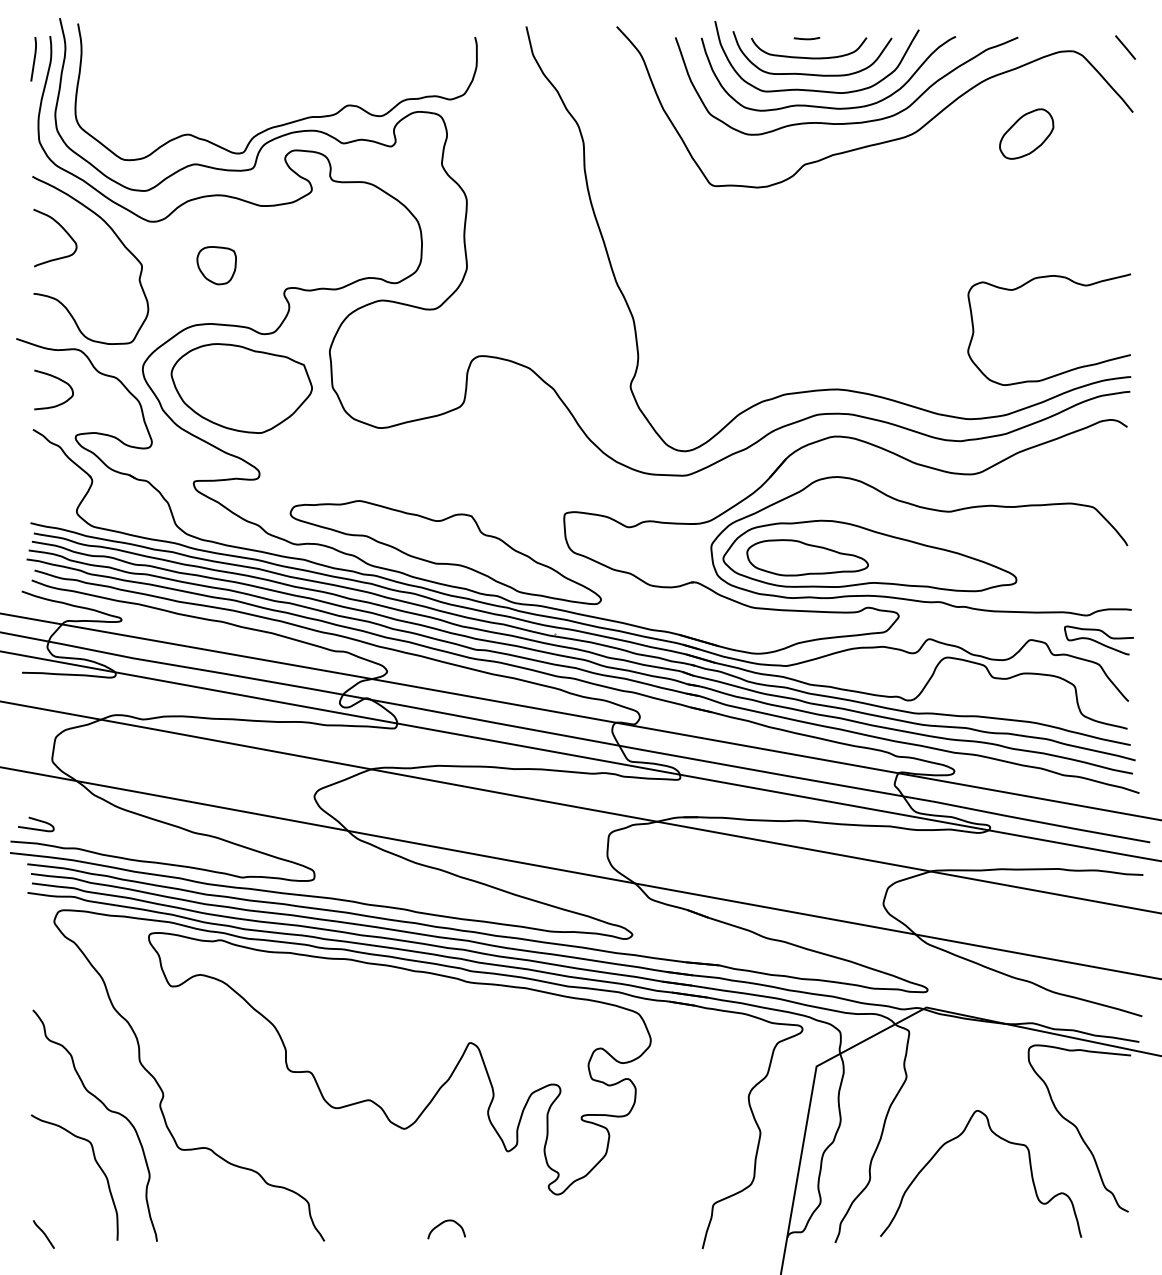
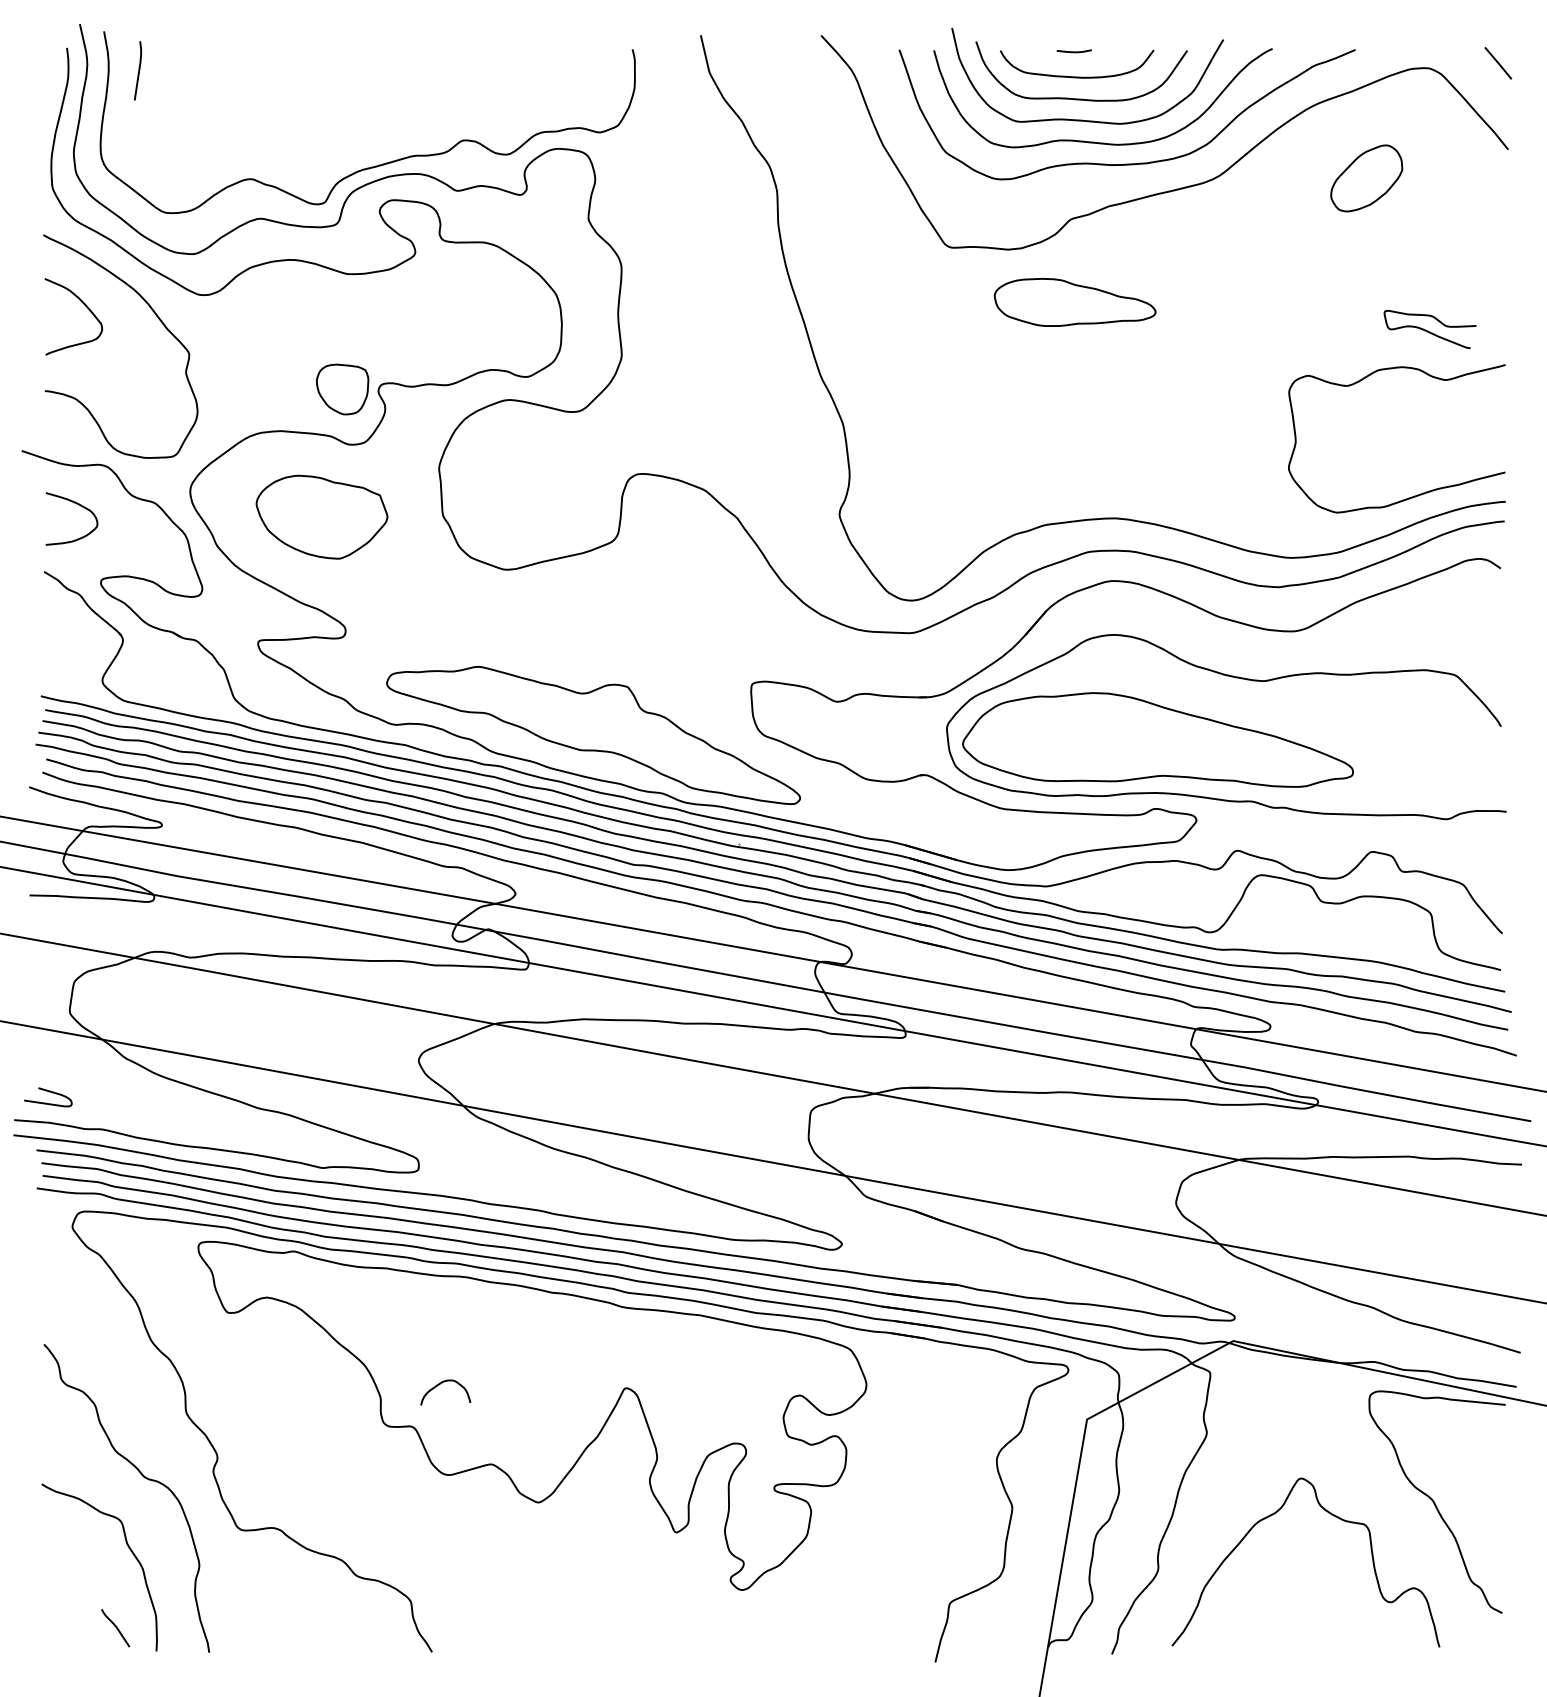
line: (34, 58) -> (138, 70), moved
part: (216, 265) -> (342, 389), moved
part: (241, 388) -> (321, 517), size x0.7
part: (807, 557) -> (1074, 302), moved
curve: (1097, 641) -> (1428, 330), moved
curve: (442, 1224) -> (439, 1385), moved
curve: (43, 1234) -> (115, 1627), moved

